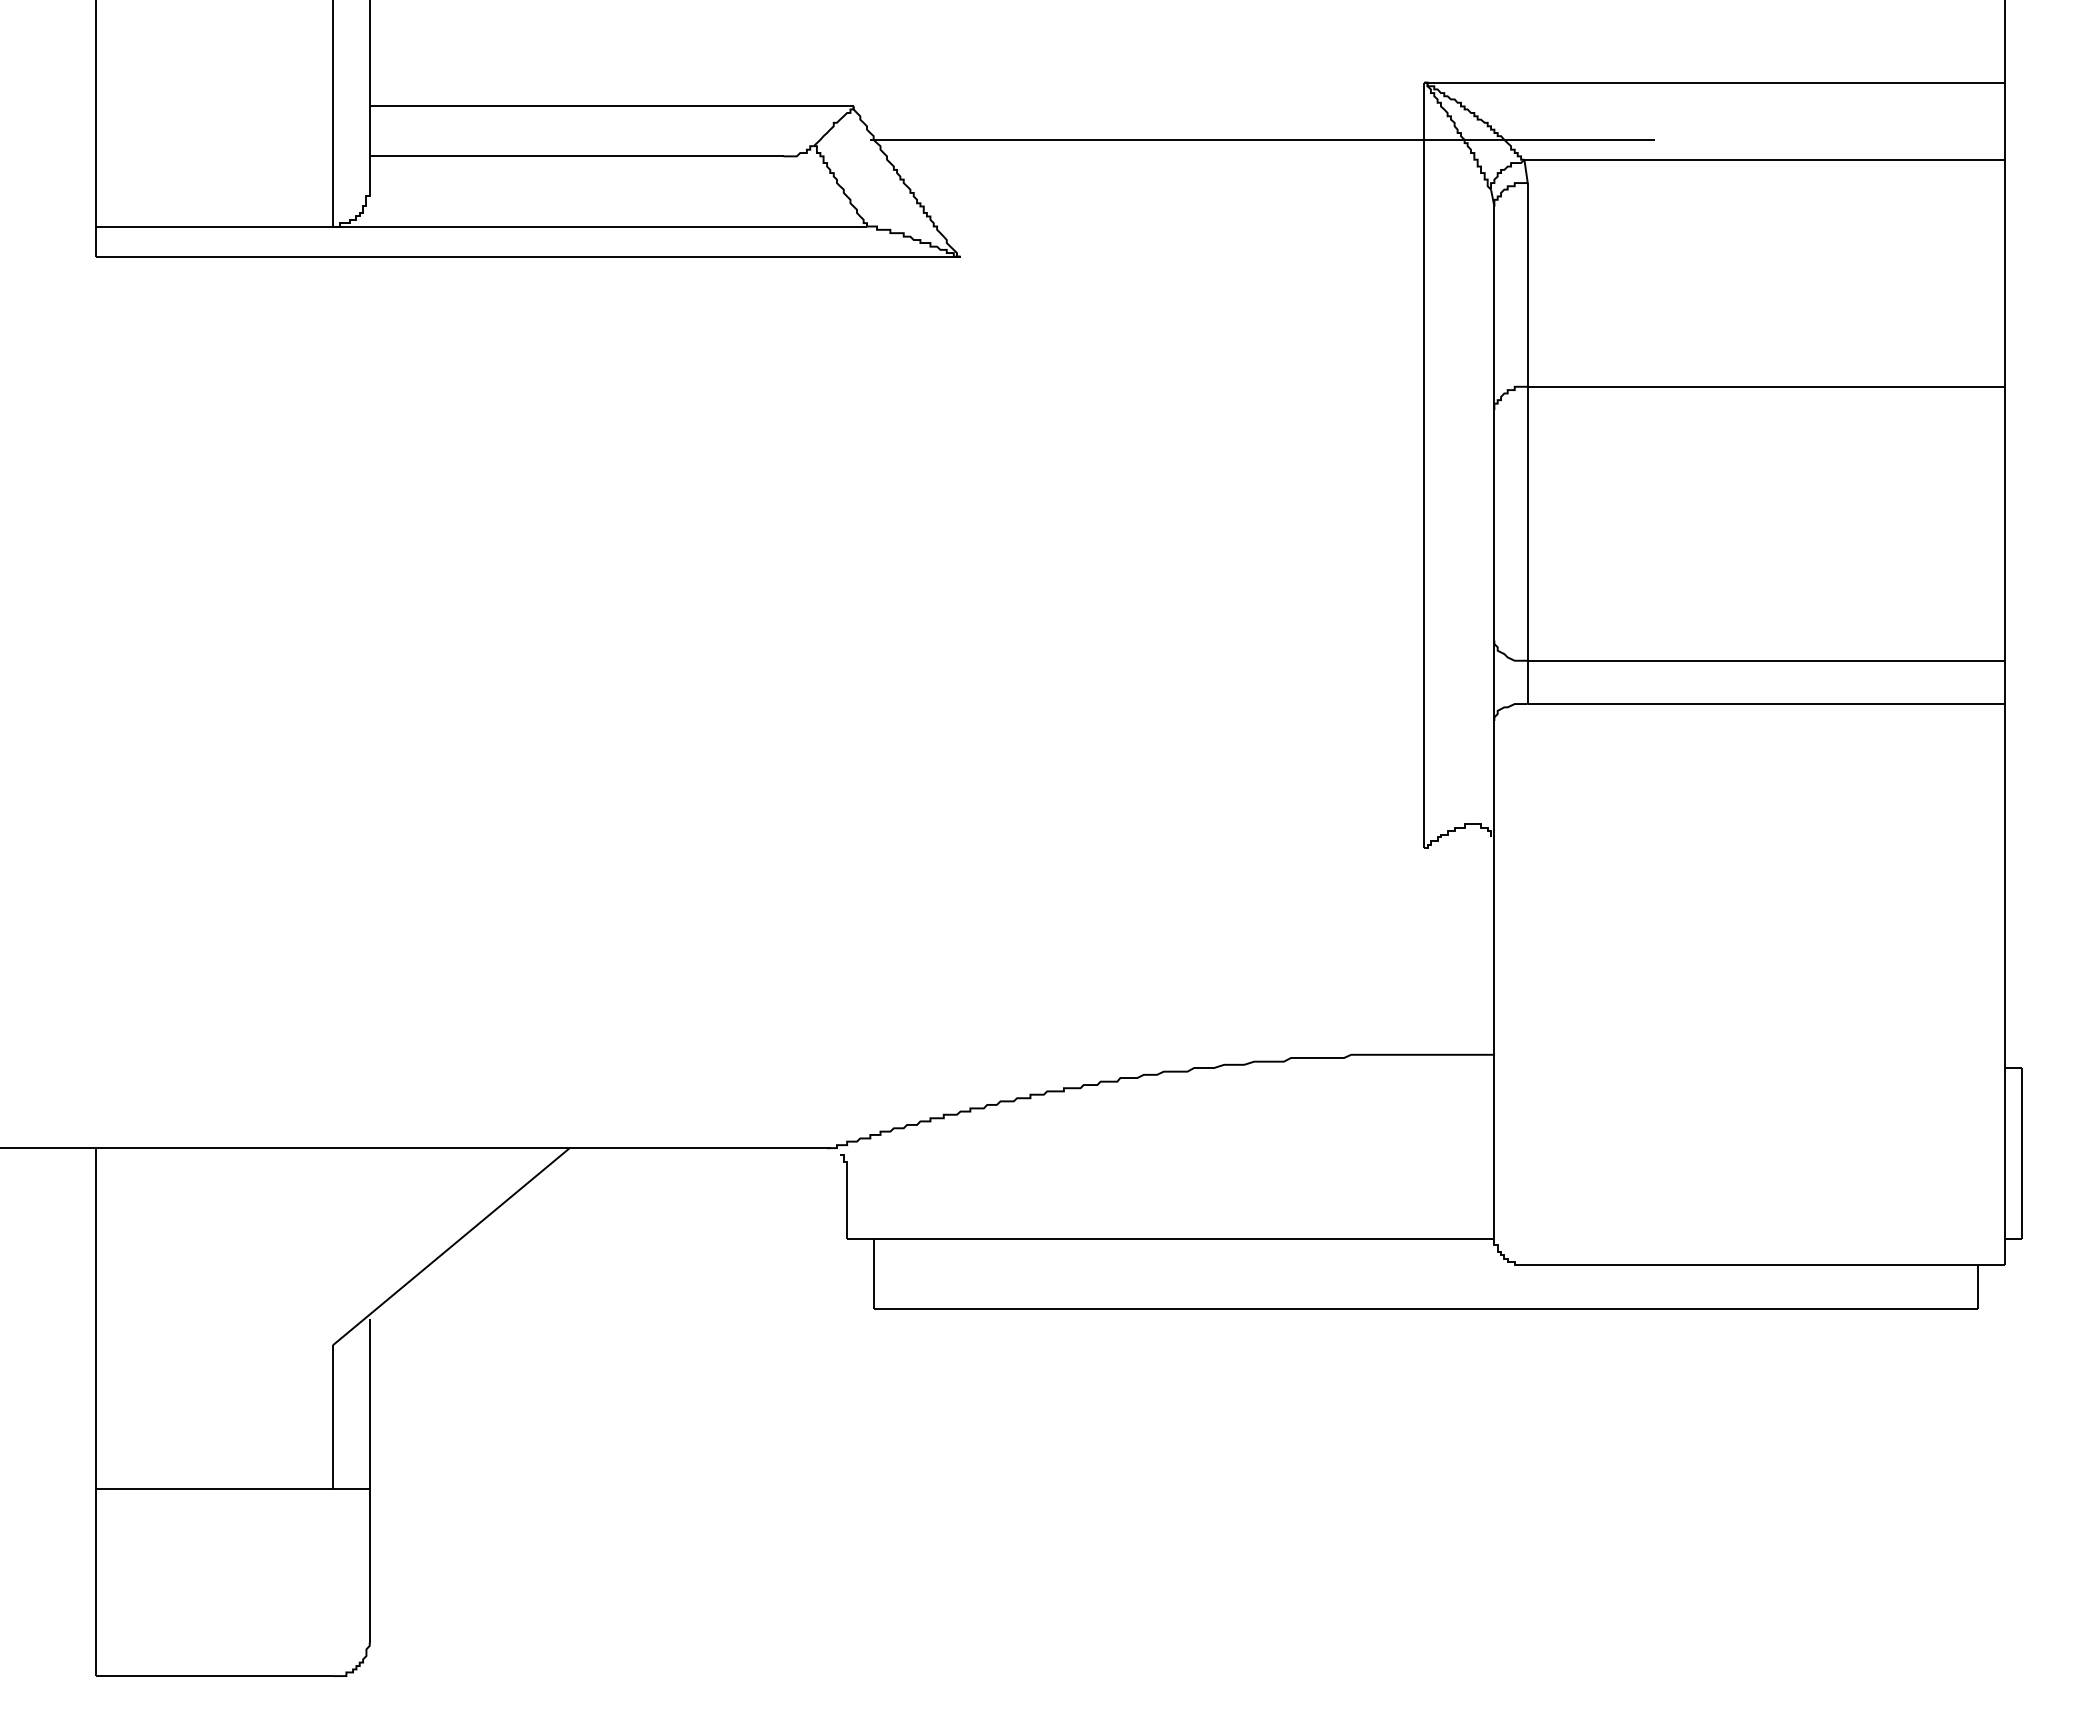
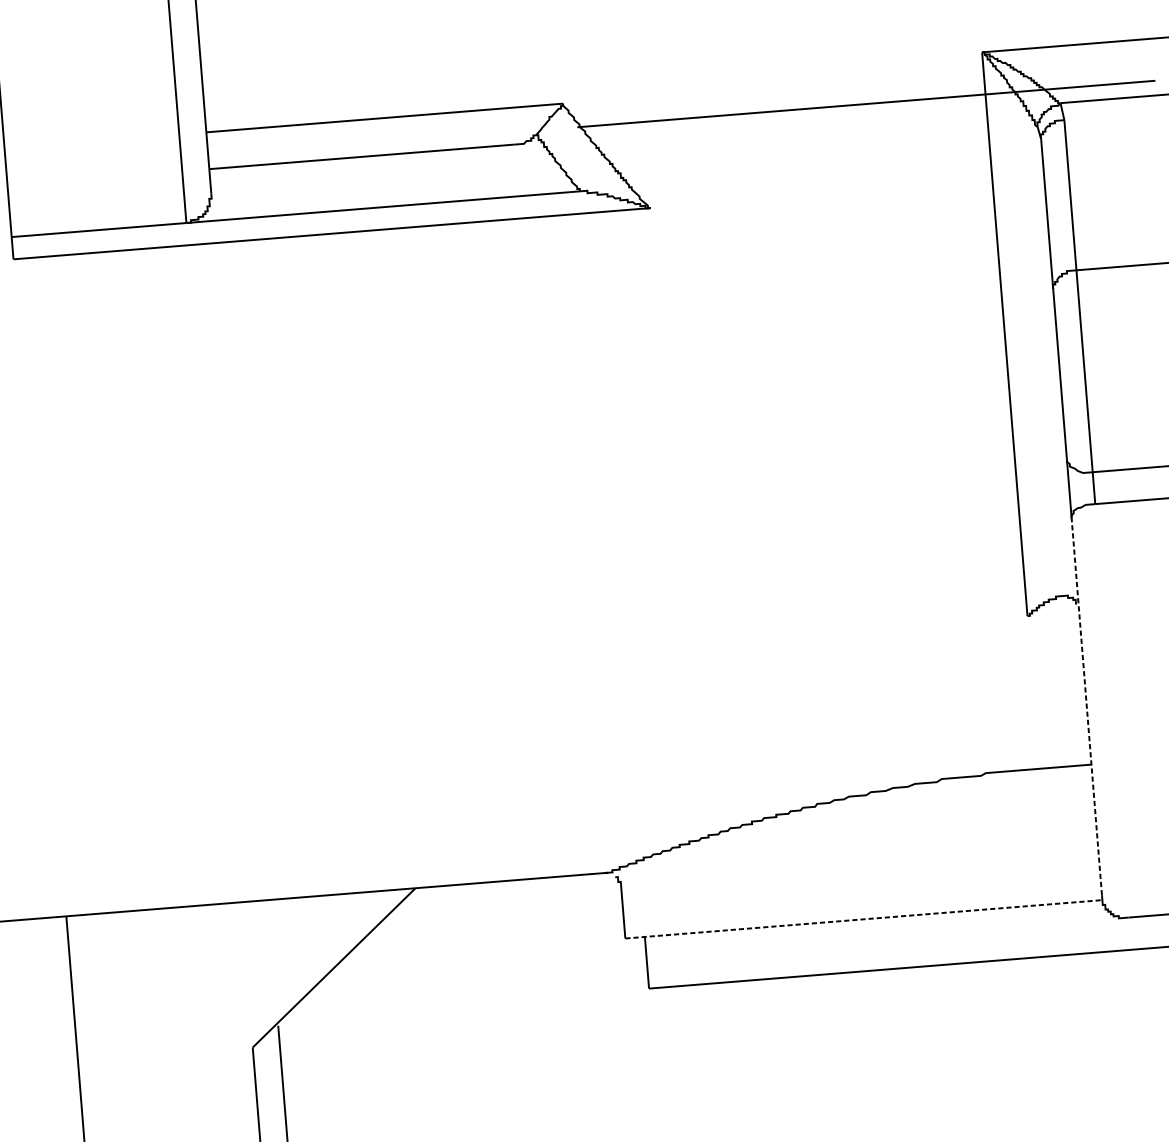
line: (1494, 976) -> (1086, 706), solid -> dashed
line: (1170, 1238) -> (863, 919), solid -> dashed

